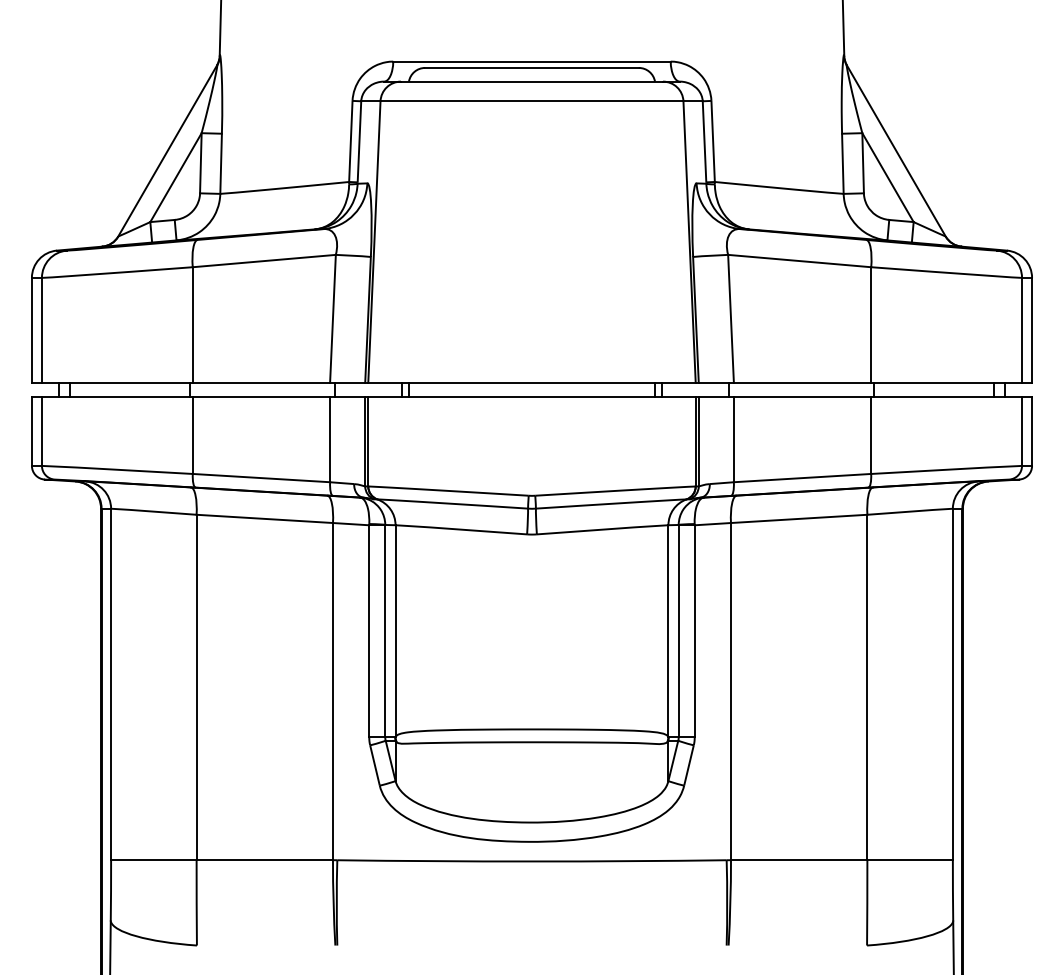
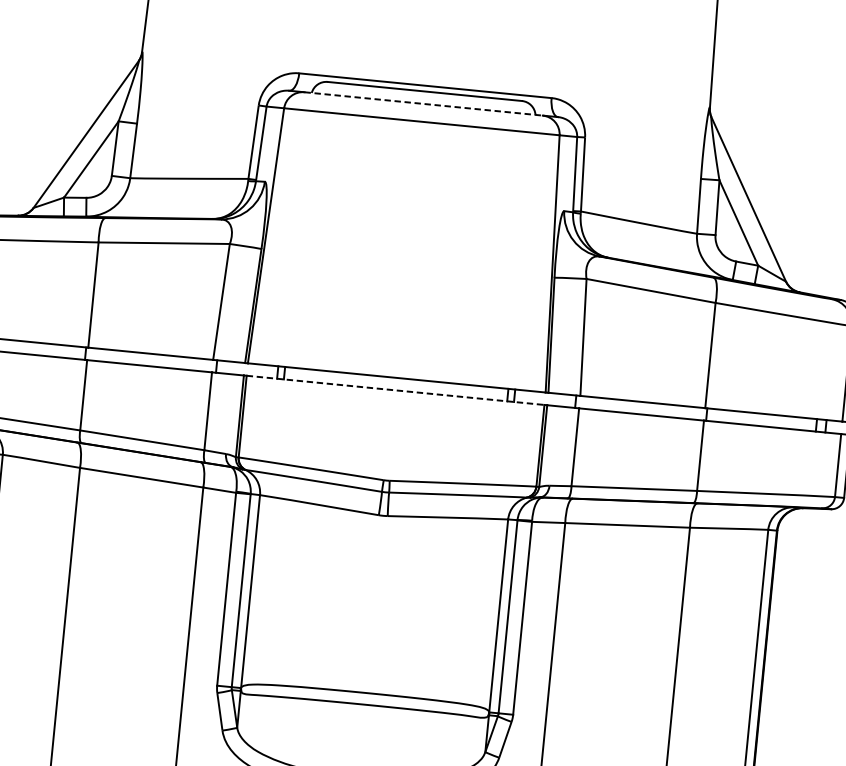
line: (532, 81) -> (424, 103), solid -> dashed
line: (532, 396) -> (396, 390), solid -> dashed

